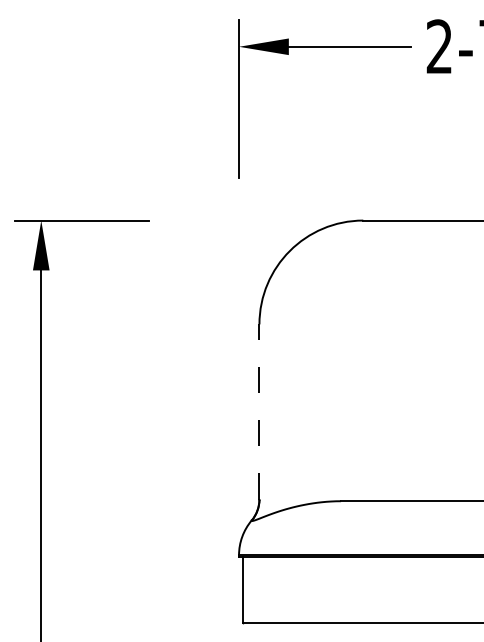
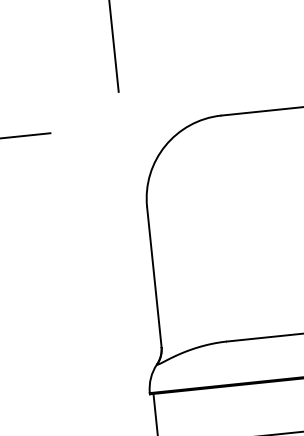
line: (259, 411) -> (154, 276), dashed -> solid

